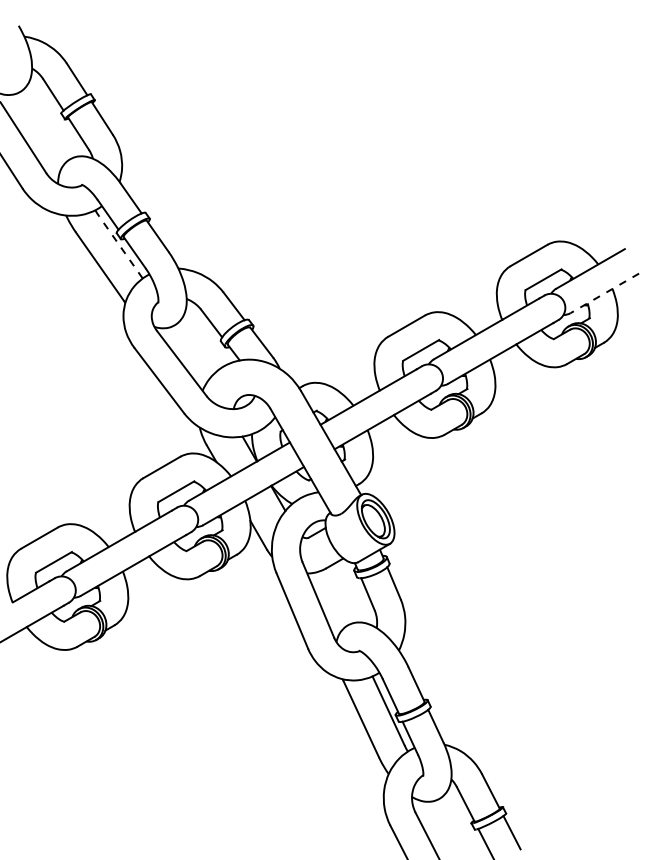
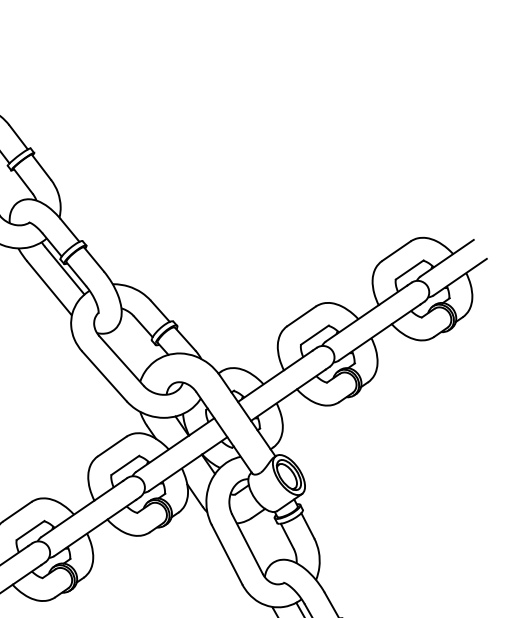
line: (120, 247) -> (64, 270), dashed -> solid
line: (604, 293) -> (460, 277), dashed -> solid

